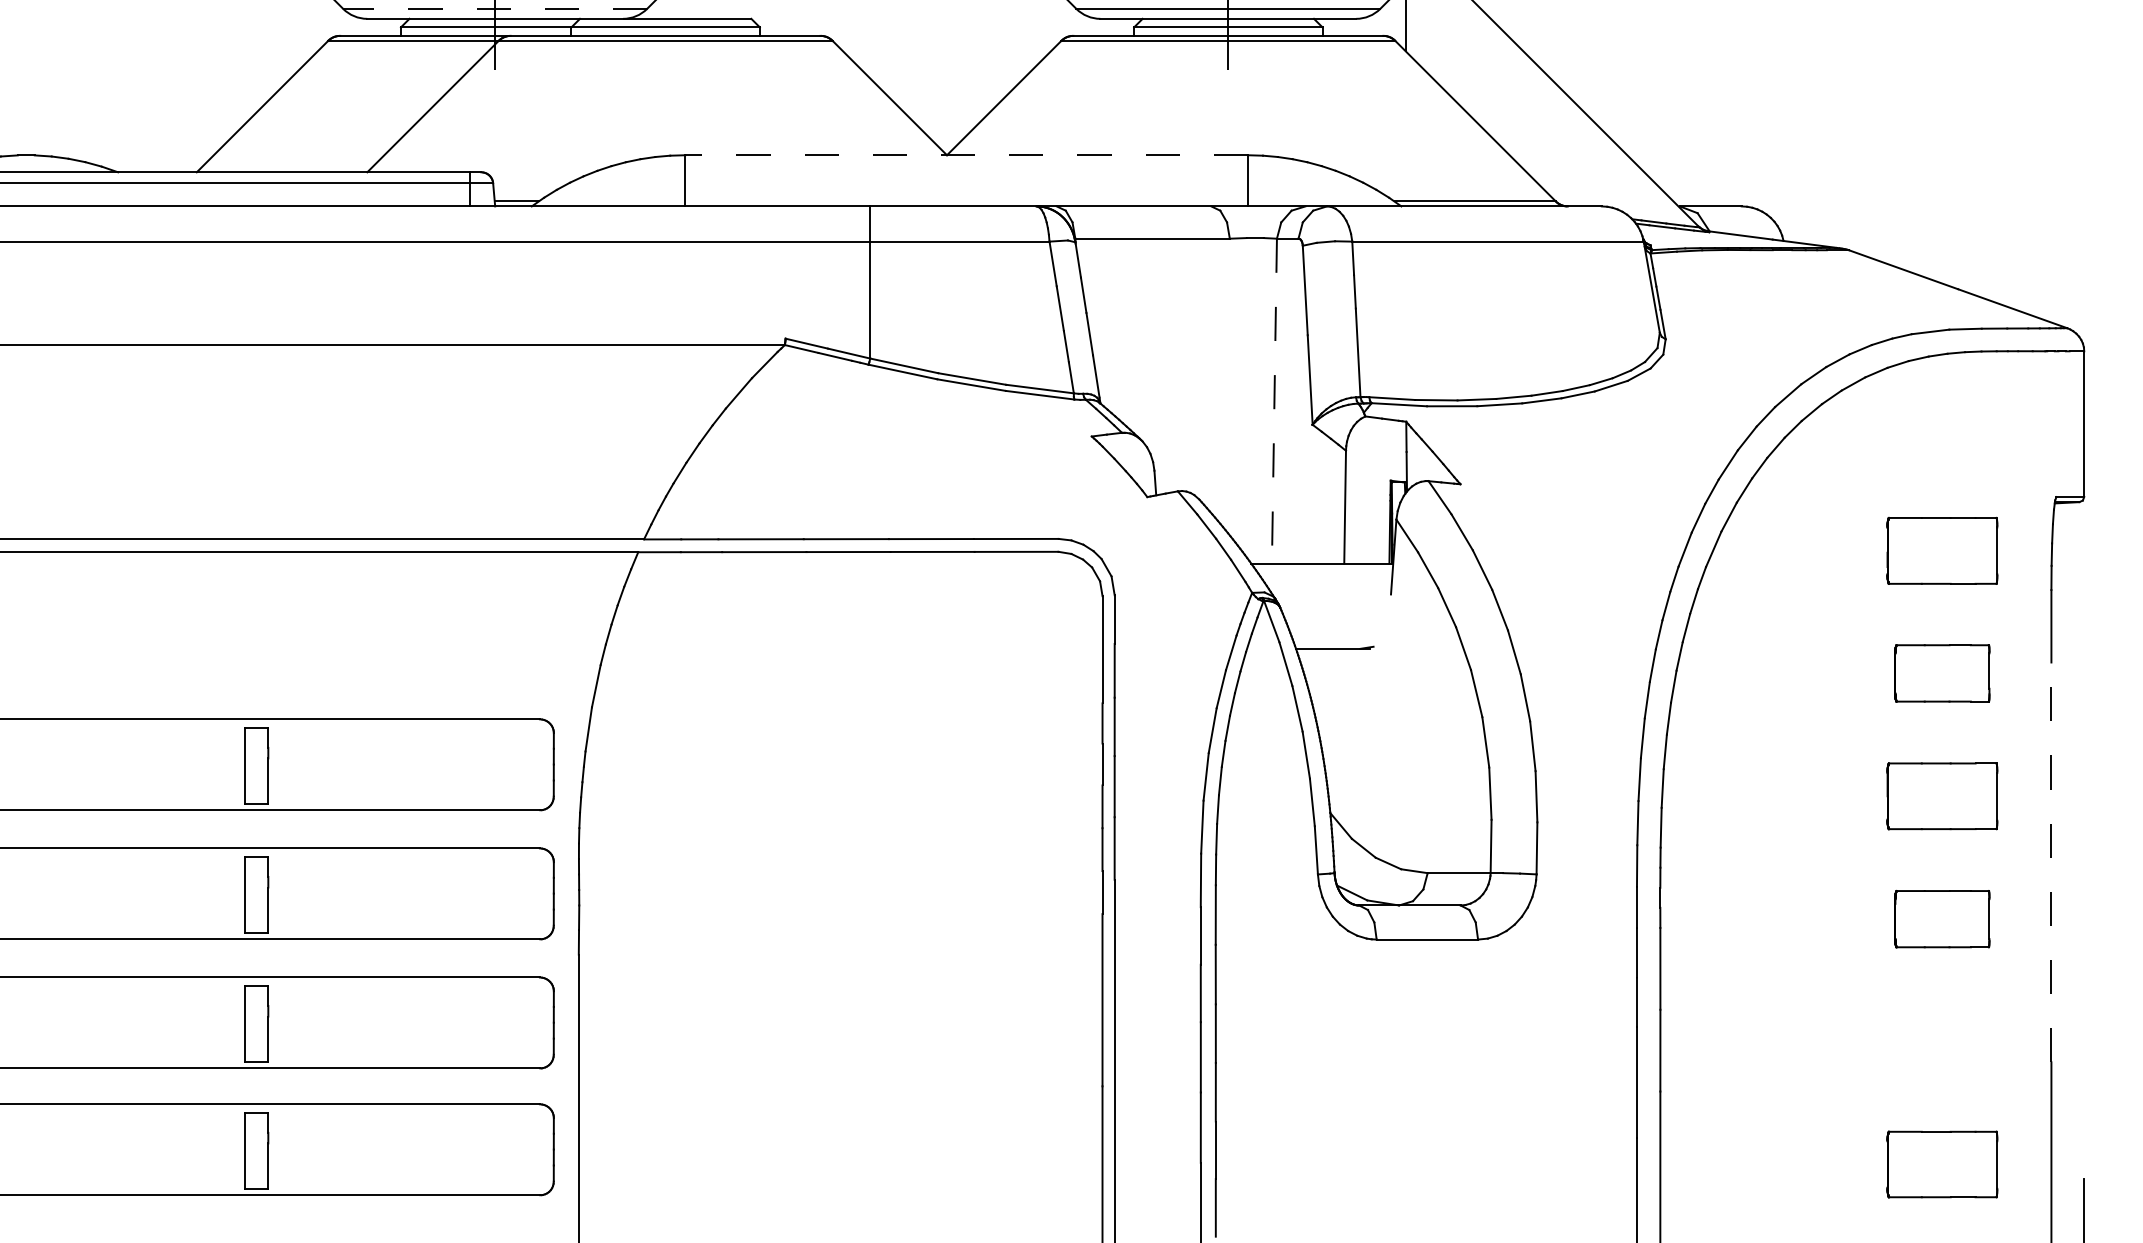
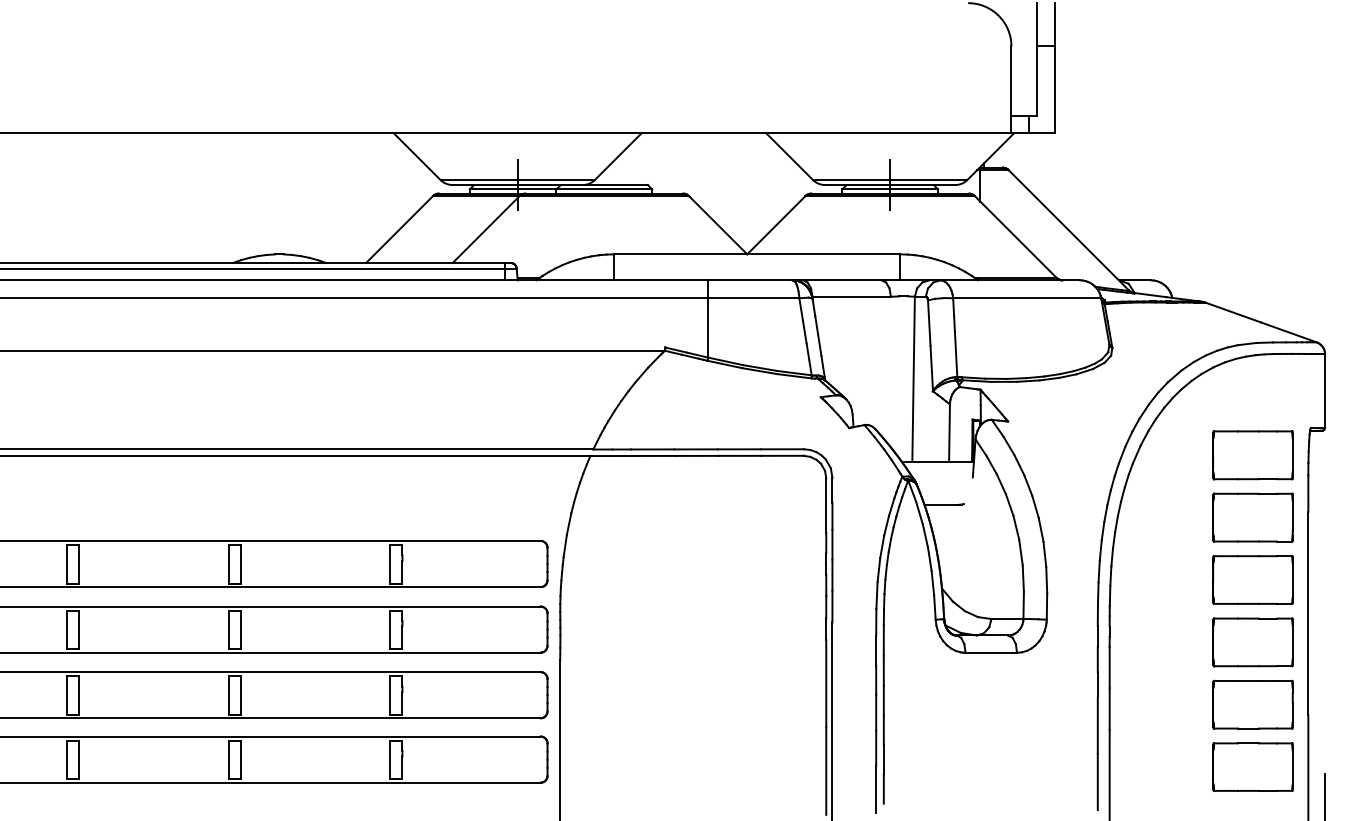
line: (494, 7) -> (517, 179), dashed -> solid
line: (967, 155) -> (757, 254), dashed -> solid
line: (1274, 401) -> (913, 379), dashed -> solid
part: (1941, 551) -> (1252, 455), size x1.43
part: (1941, 673) -> (1252, 517), size x1.67
part: (1941, 795) -> (1252, 579), size x1.43
line: (2051, 862) -> (1308, 613), dashed -> solid
part: (1941, 919) -> (1252, 642), size x1.67
part: (1941, 1041) -> (1252, 704), added
part: (1941, 1163) -> (1252, 766), size x1.43

